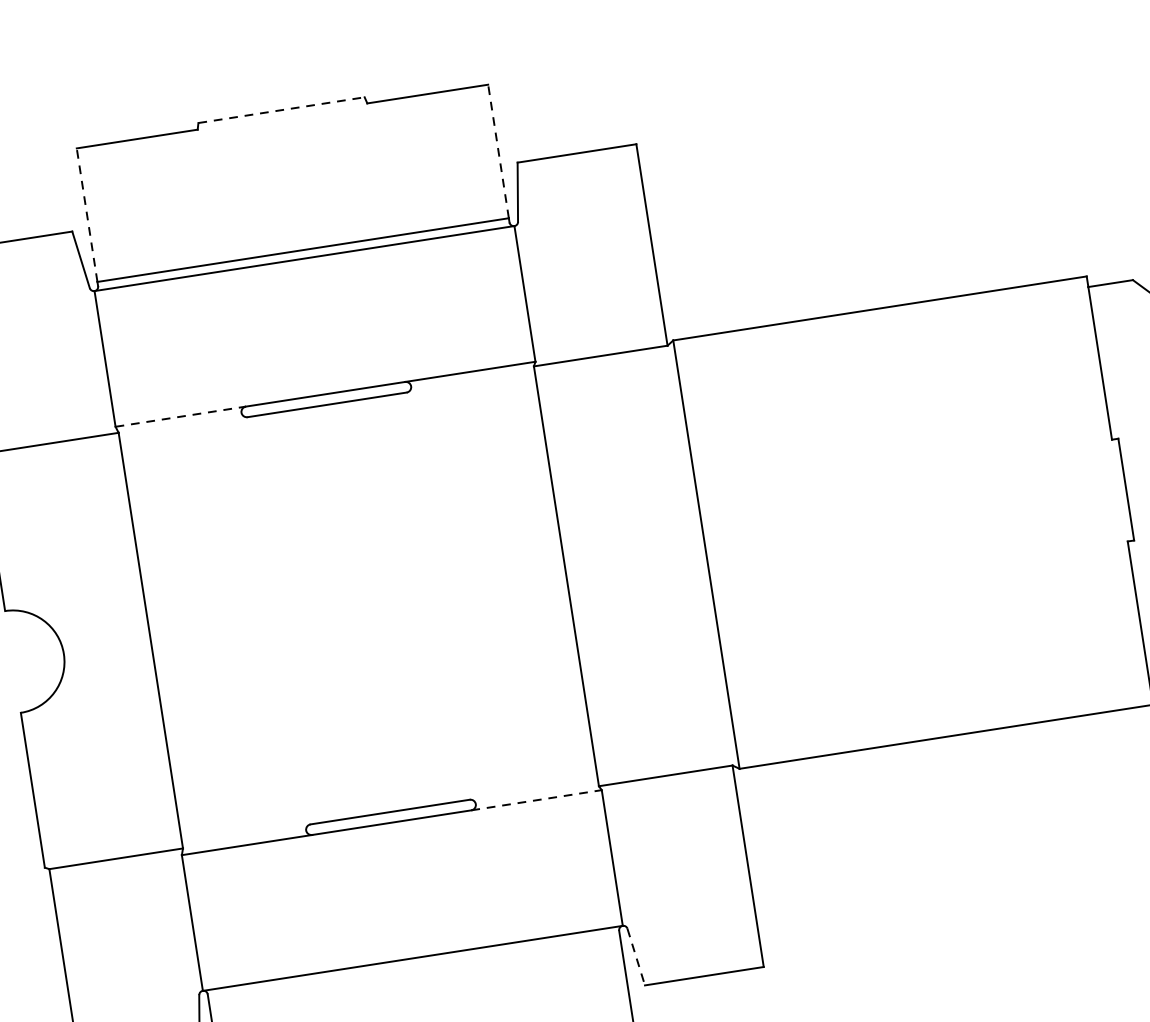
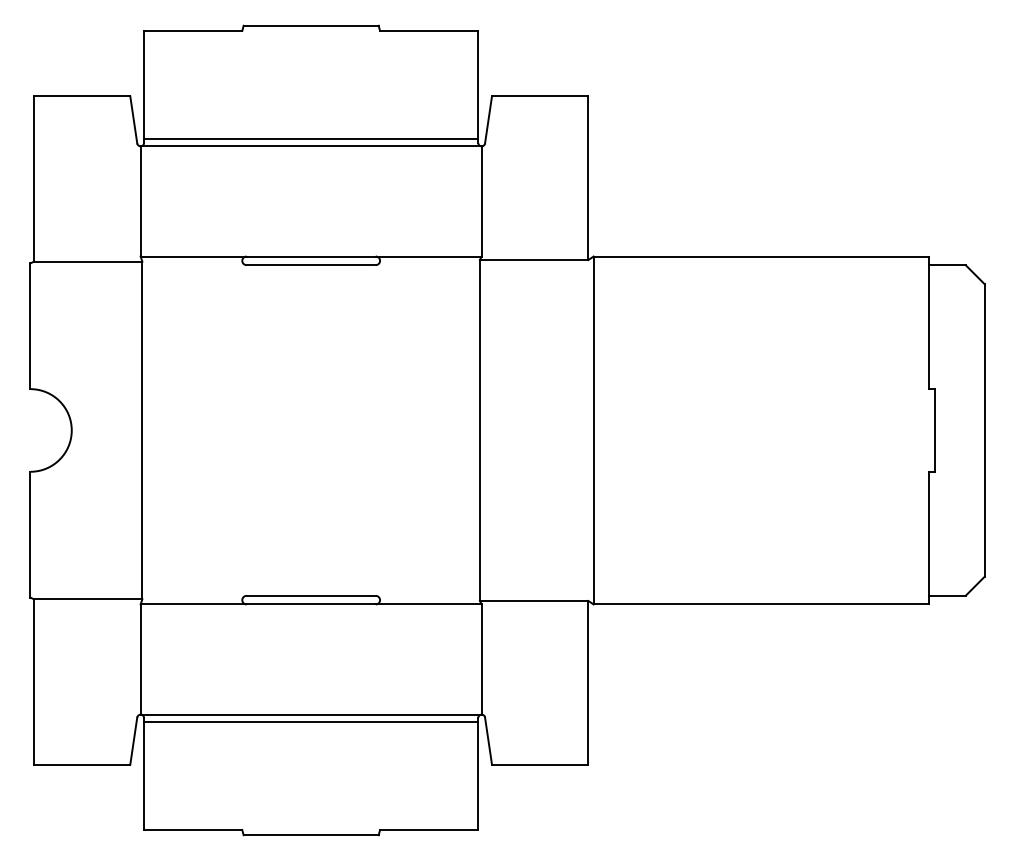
line: (281, 109) -> (311, 25), dashed -> solid
line: (498, 150) -> (478, 84), dashed -> solid
line: (87, 214) -> (144, 84), dashed -> solid
line: (180, 416) -> (193, 256), dashed -> solid
line: (536, 800) -> (428, 604), dashed -> solid
line: (636, 957) -> (488, 741), dashed -> solid
line: (414, 966) -> (311, 721), added

